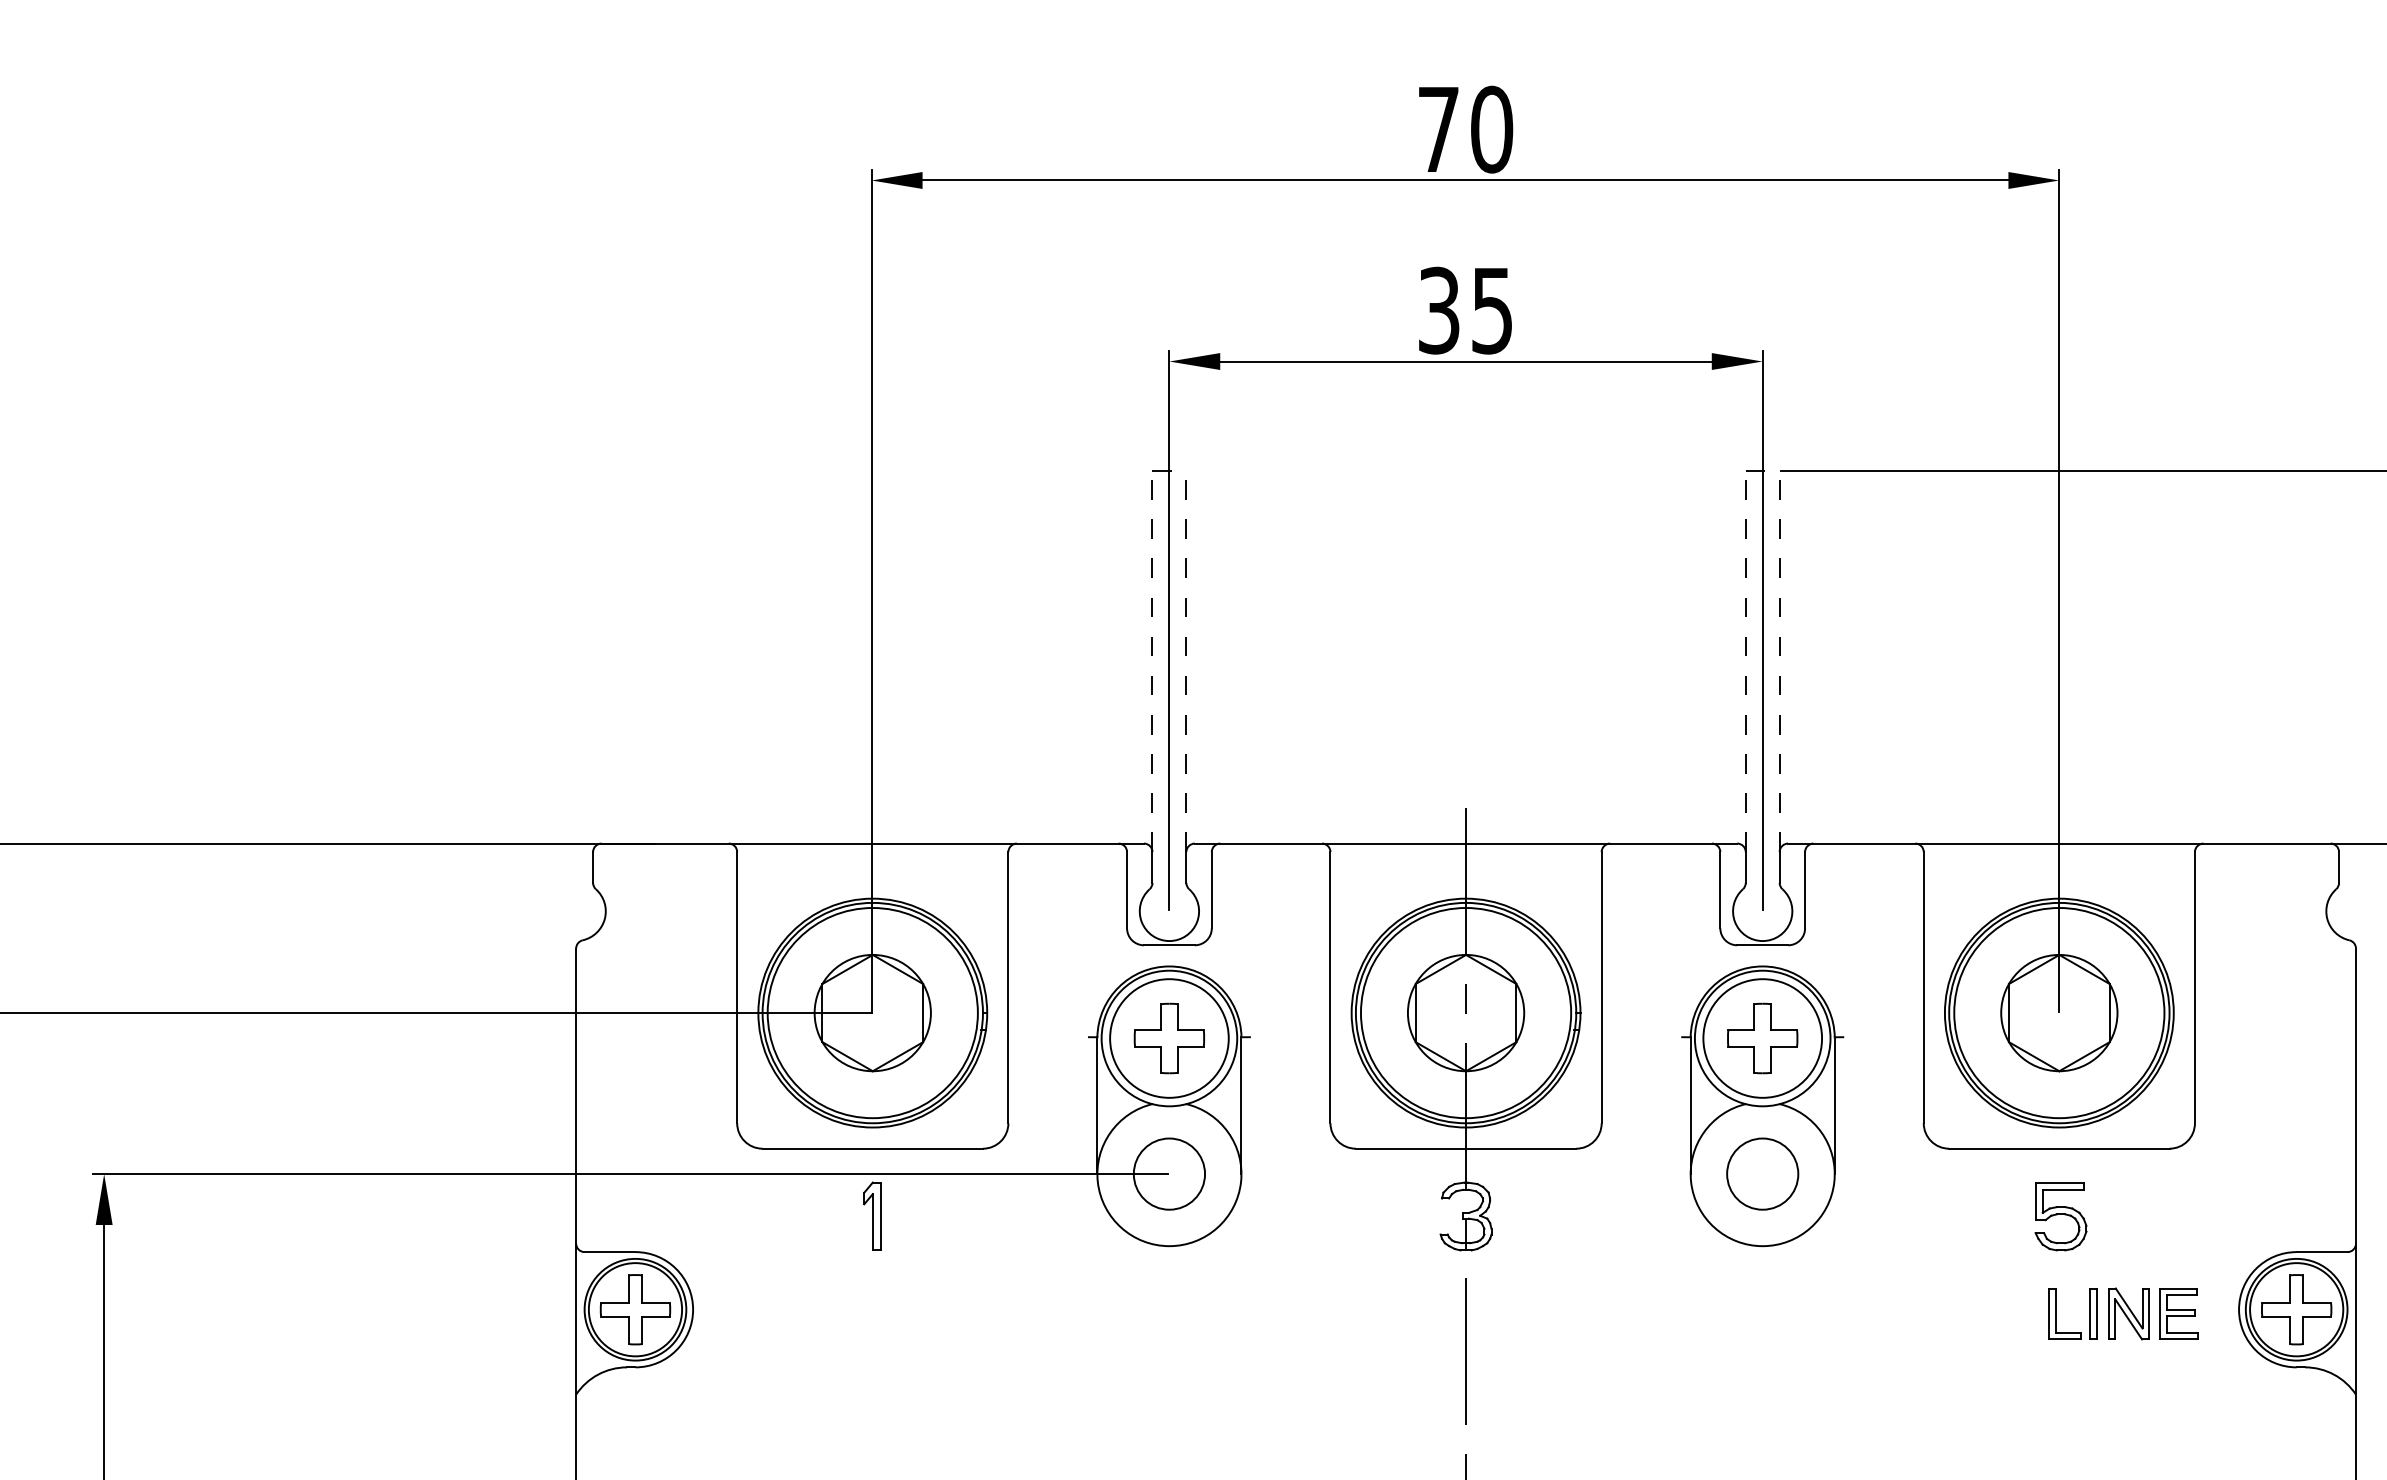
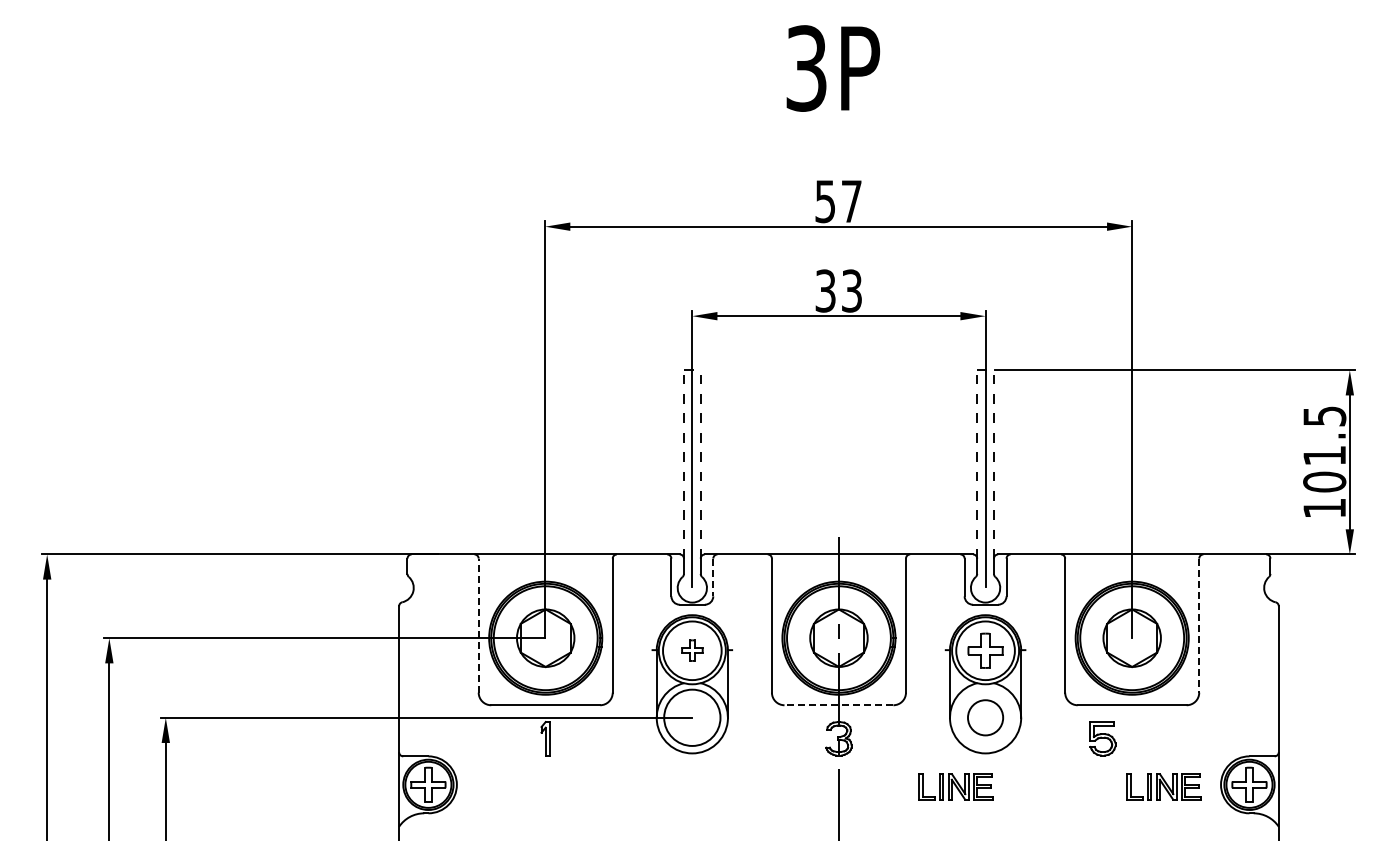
text: (1465, 129) -> (838, 201), 70 -> 57
text: (1491, 309) -> (851, 290), 35 -> 33
line: (1212, 890) -> (713, 577), solid -> dashed
line: (736, 987) -> (478, 625), solid -> dashed
line: (2195, 989) -> (1199, 626), solid -> dashed
part: (1169, 1037) -> (692, 650), size x0.6
line: (1465, 1149) -> (838, 705), solid -> dashed
circle: (1167, 1173) -> (691, 717), size x1.6
part: (2059, 1215) -> (1102, 738), moved
part: (1701, 1313) -> (955, 786), added

